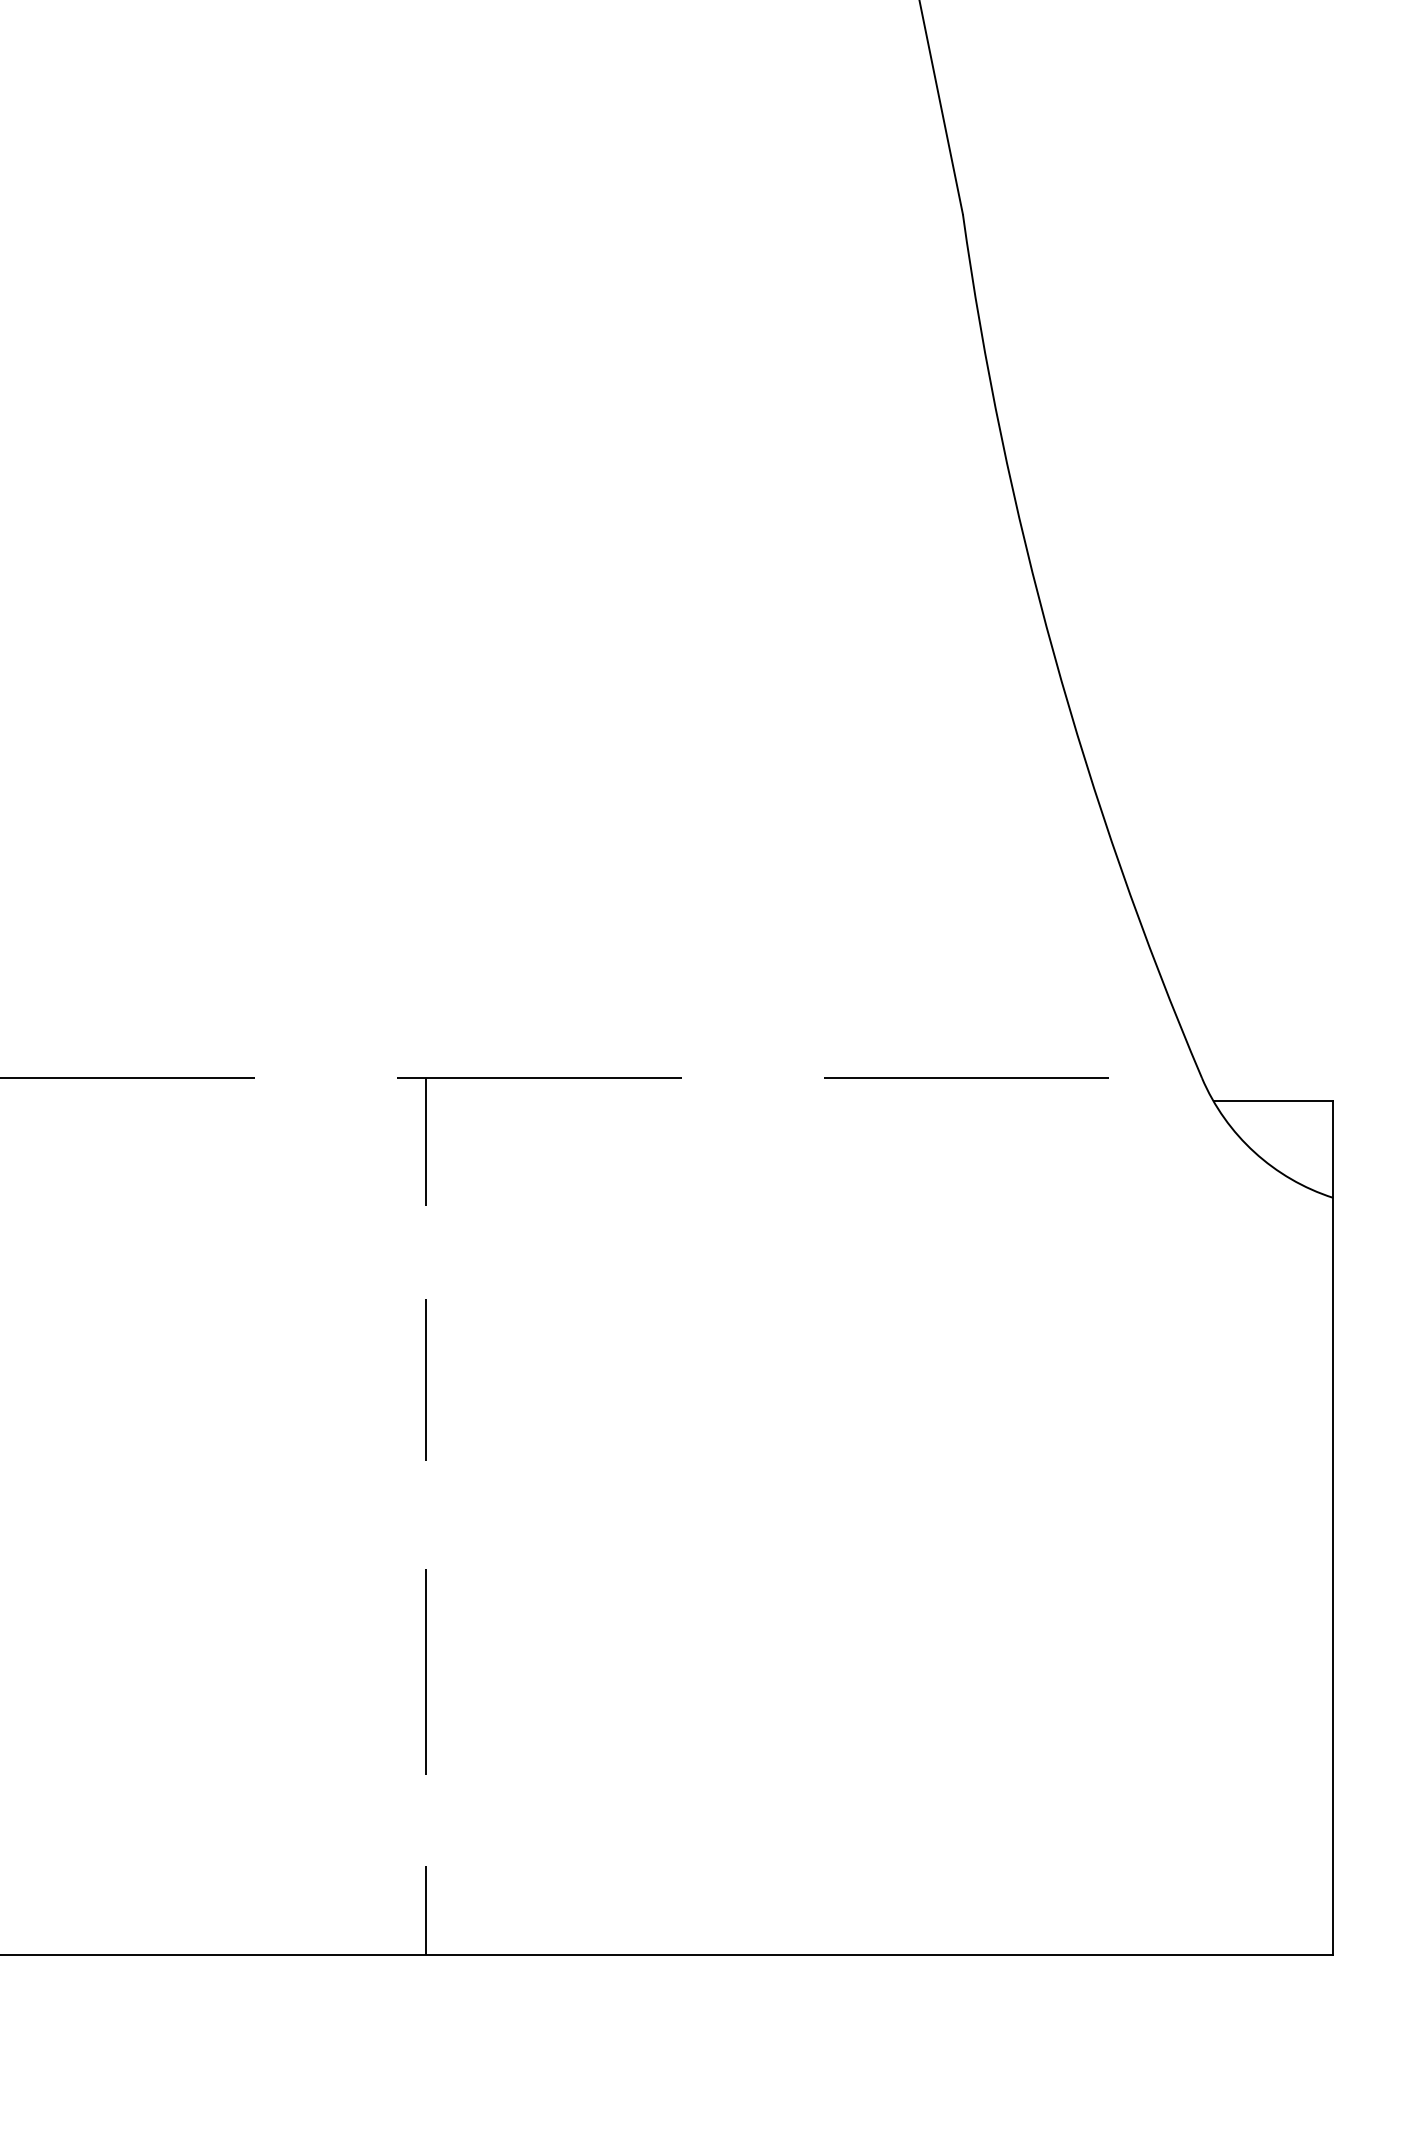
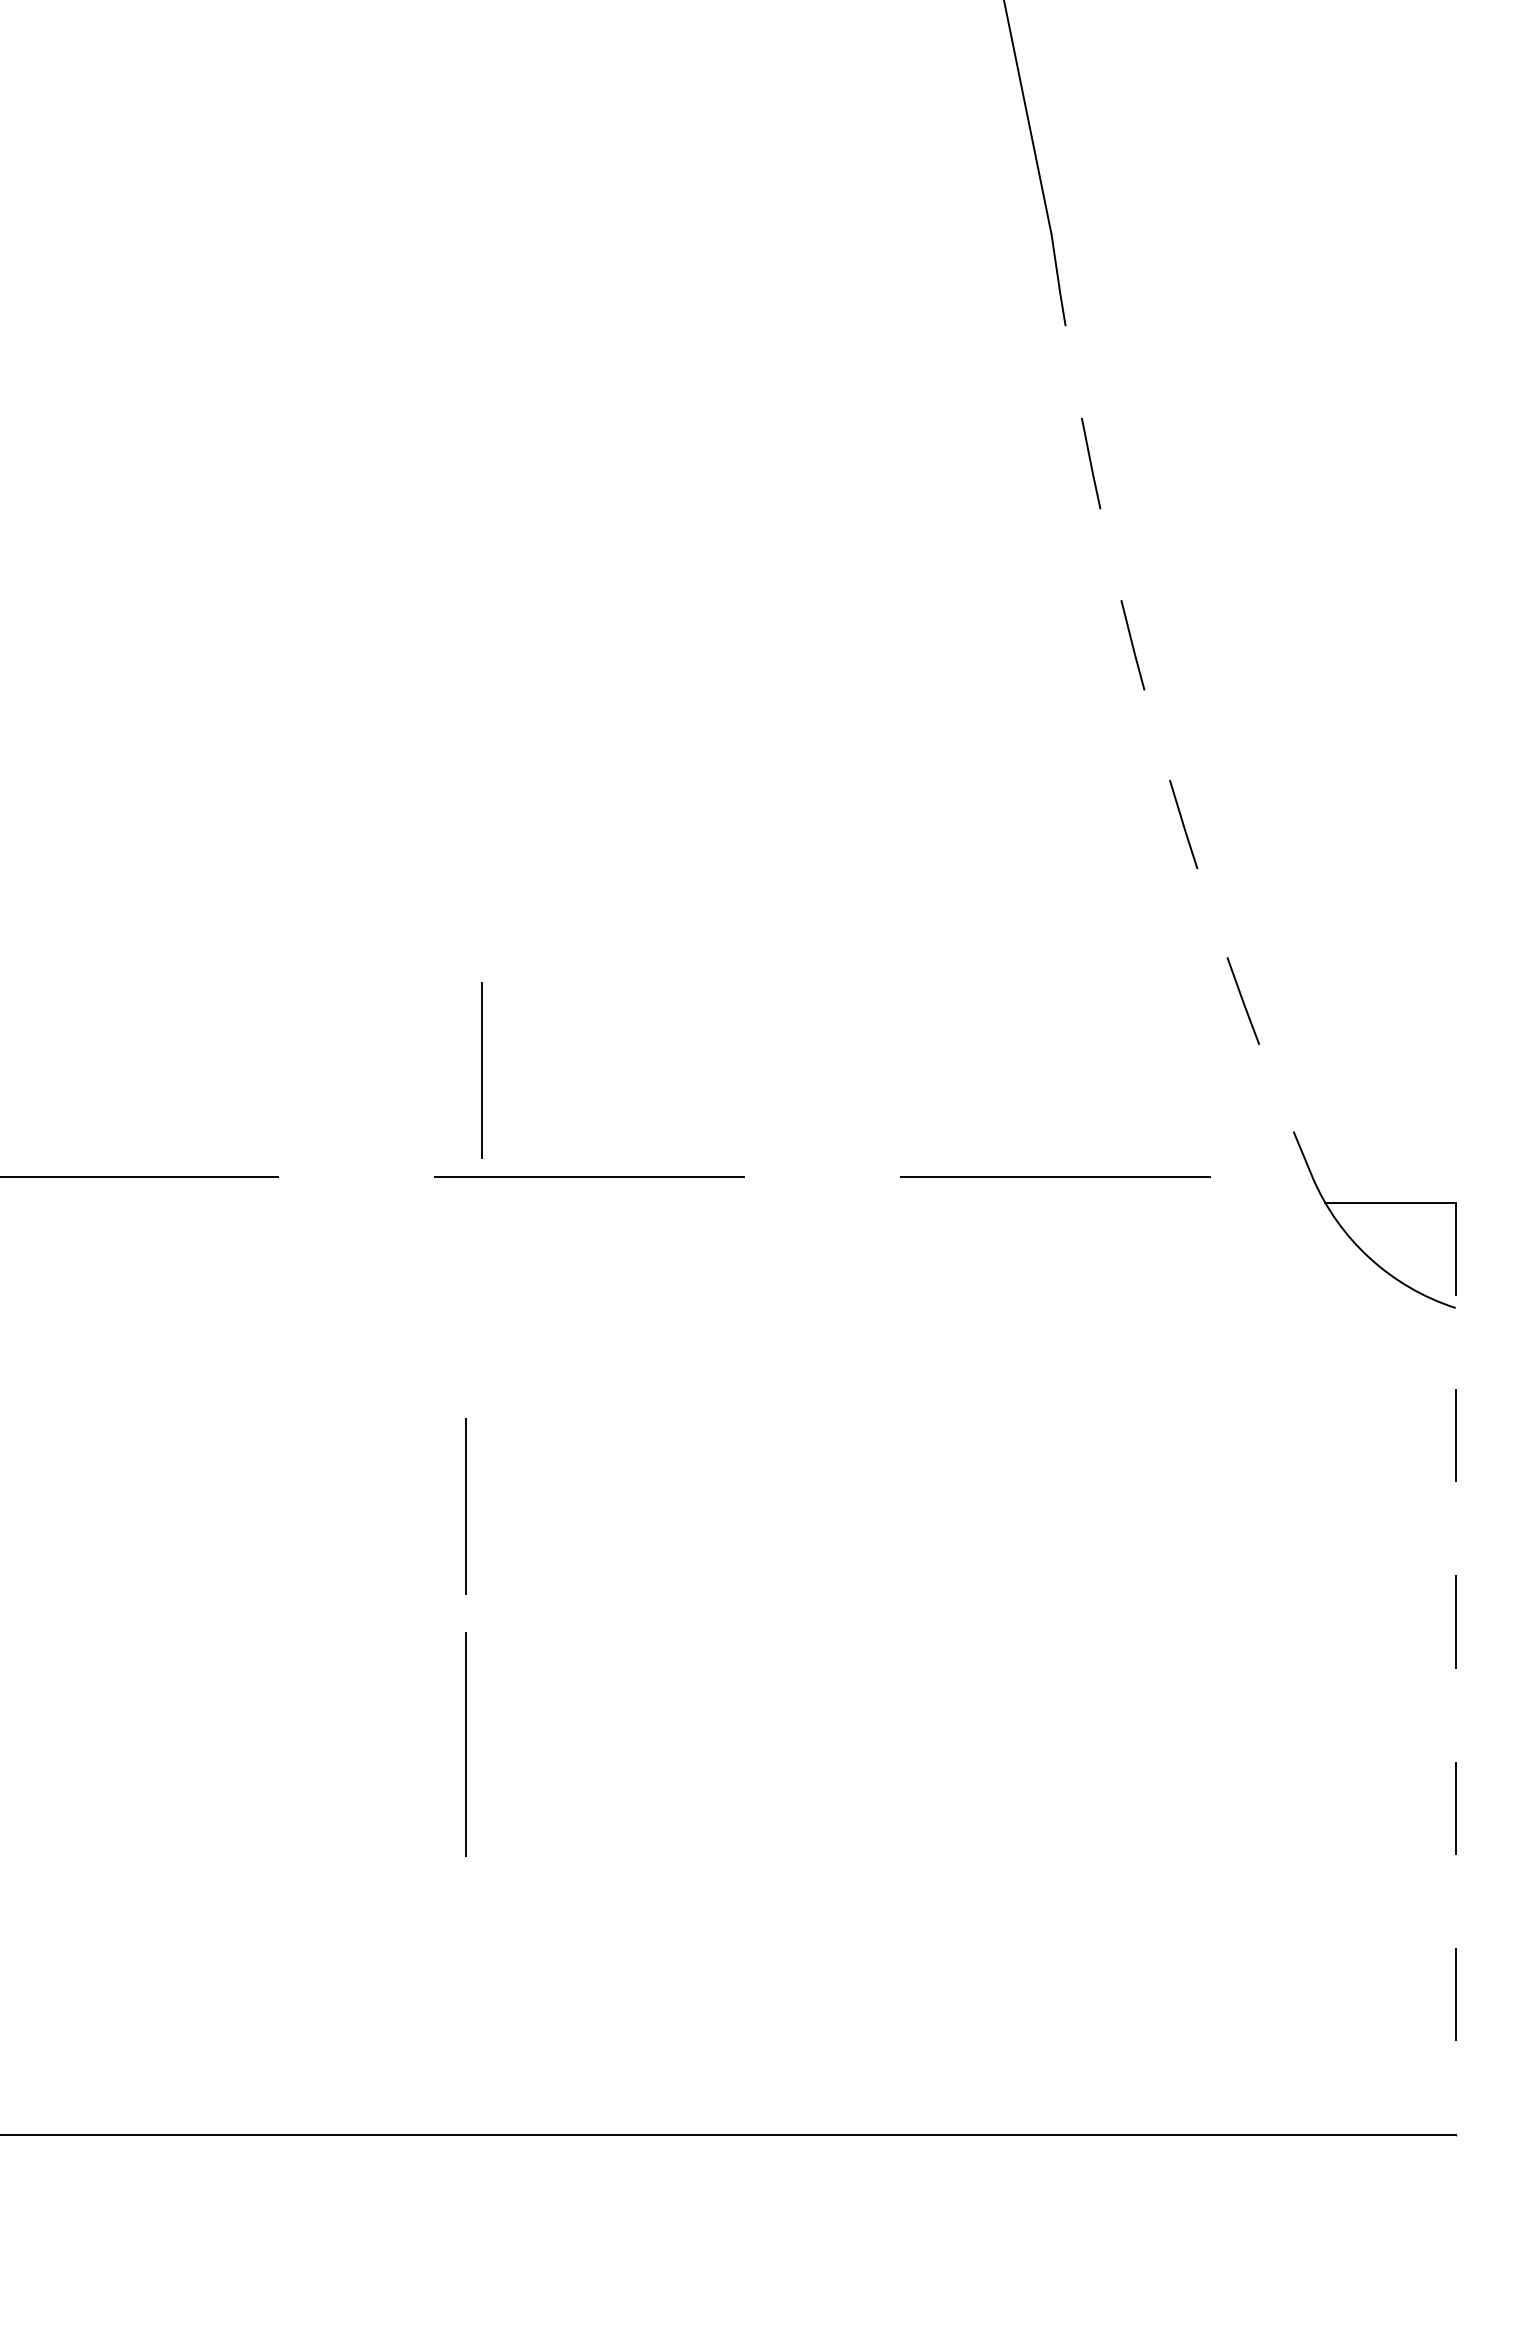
arc: (1053, 654) -> (1150, 714), solid -> dashed
line: (440, 980) -> (481, 1070), added
line: (426, 1142) -> (465, 1247), removed
line: (1332, 1527) -> (1455, 1668), solid -> dashed
line: (426, 1671) -> (465, 1744), moved
line: (426, 1909) -> (465, 2085), removed

